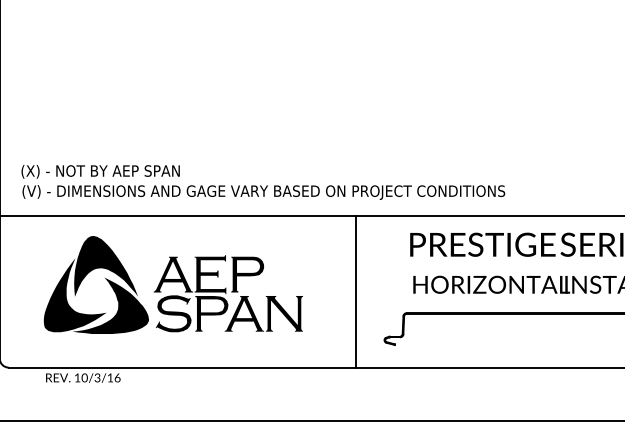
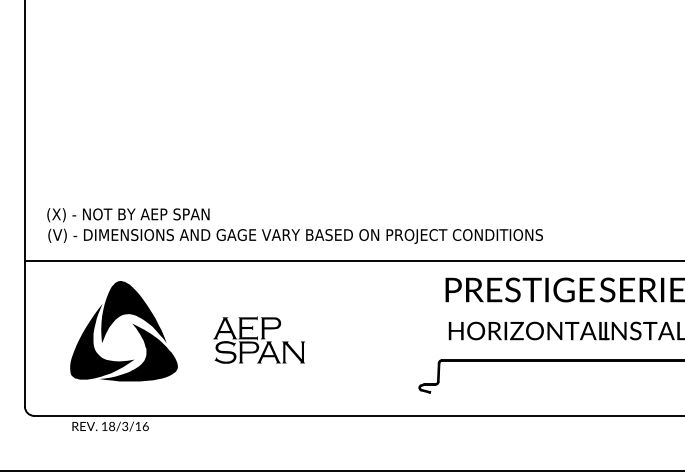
line: (356, 291) -> (390, 337), removed
part: (227, 293) -> (258, 339), size x0.6
text: (84, 377) -> (111, 426), 10/3/16 -> 18/3/16

